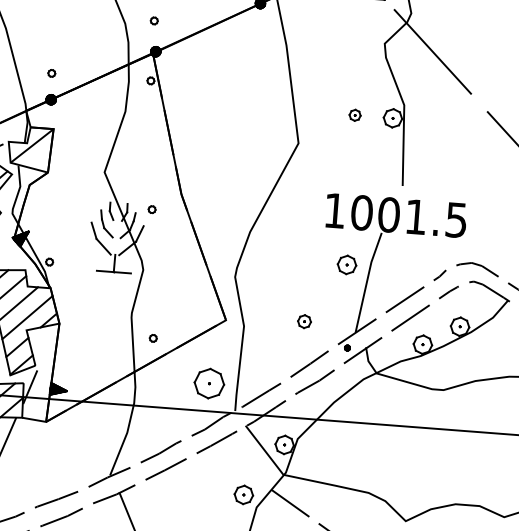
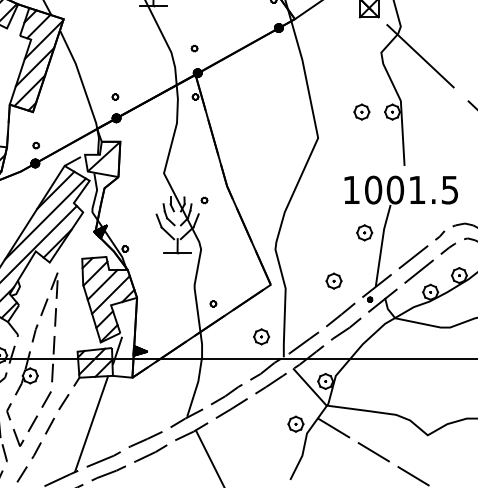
part: (354, 114) -> (361, 111), size x1.67
part: (303, 320) -> (333, 280), size x1.43
part: (209, 383) -> (261, 336), size x0.62

